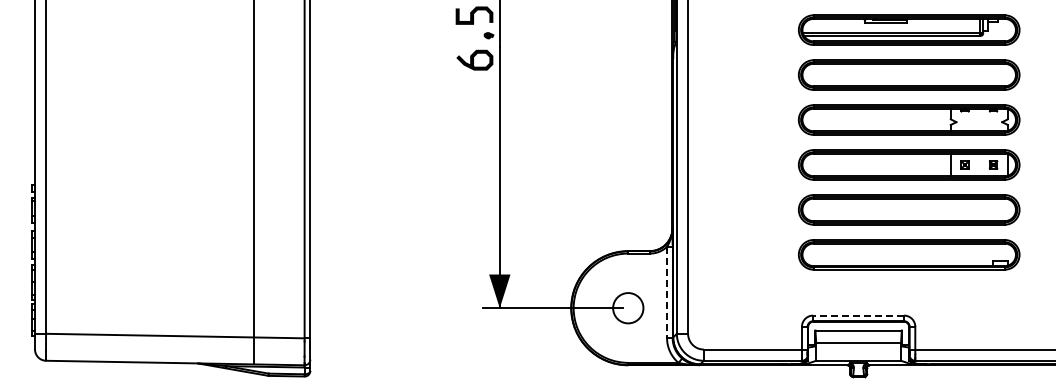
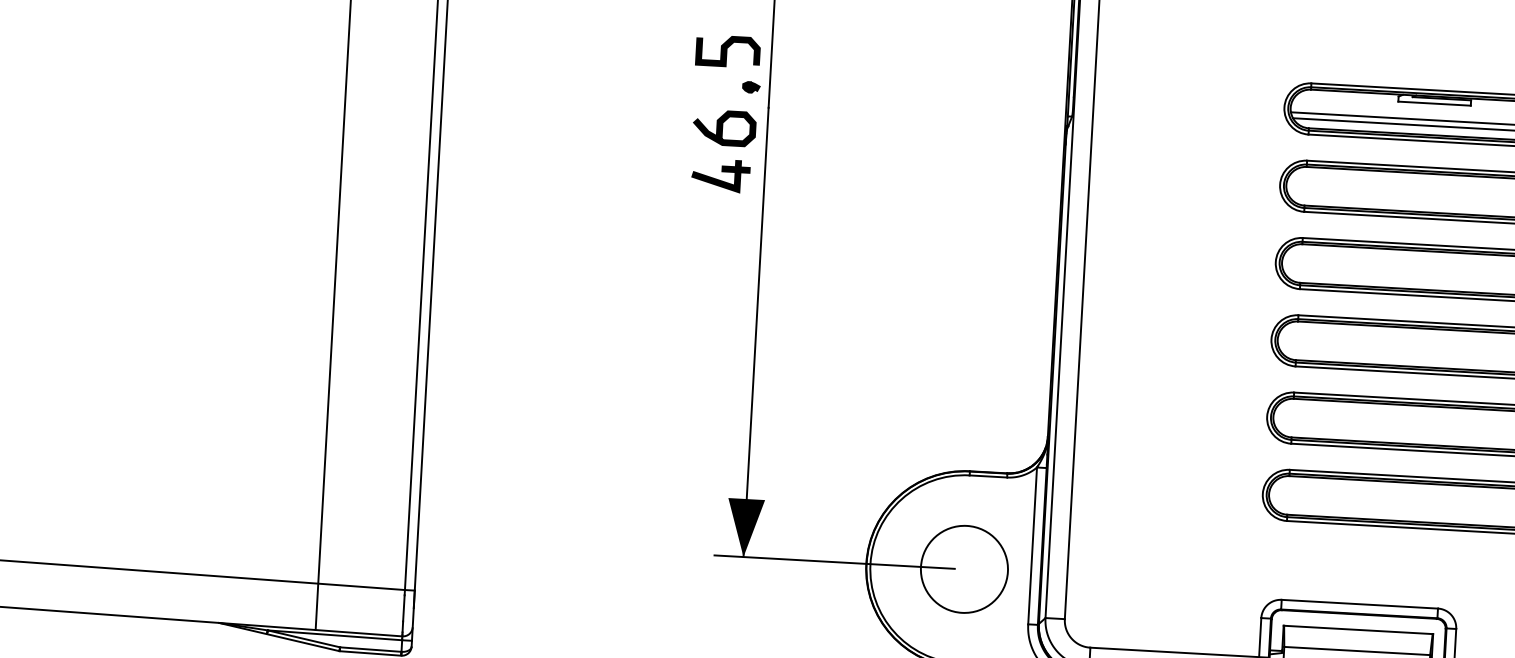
part: (473, 87) -> (719, 174), added
line: (667, 292) -> (1033, 546), dashed -> solid
circle: (628, 307) -> (964, 568), size x1.67
line: (858, 315) -> (1359, 604), dashed -> solid

